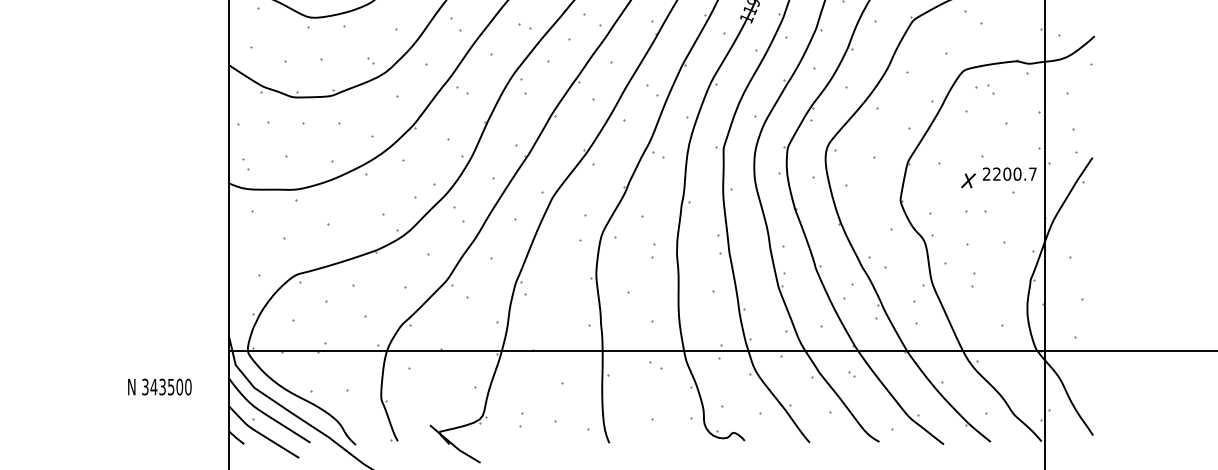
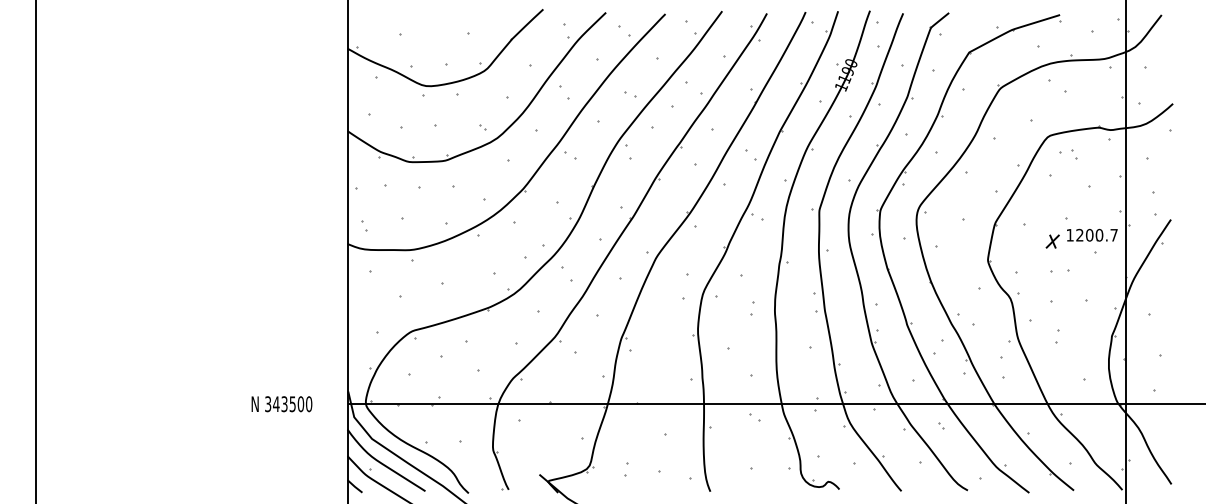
text: (986, 173) -> (1069, 234), 2200.7 -> 1200.7
text: (159, 387) -> (281, 404), moved

